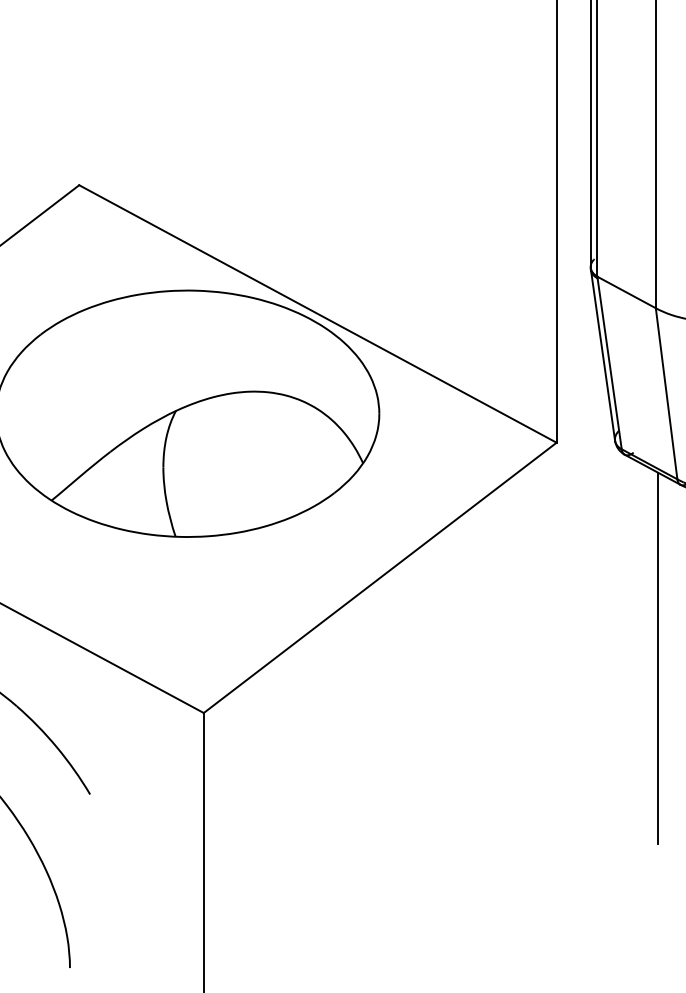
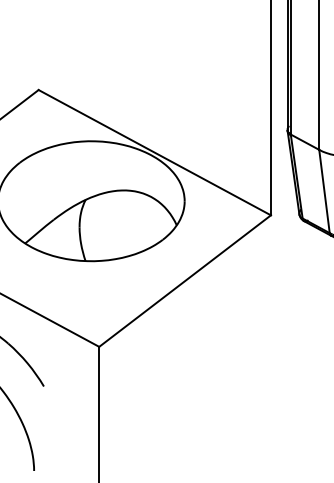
line: (658, 656) -> (320, 319), removed

